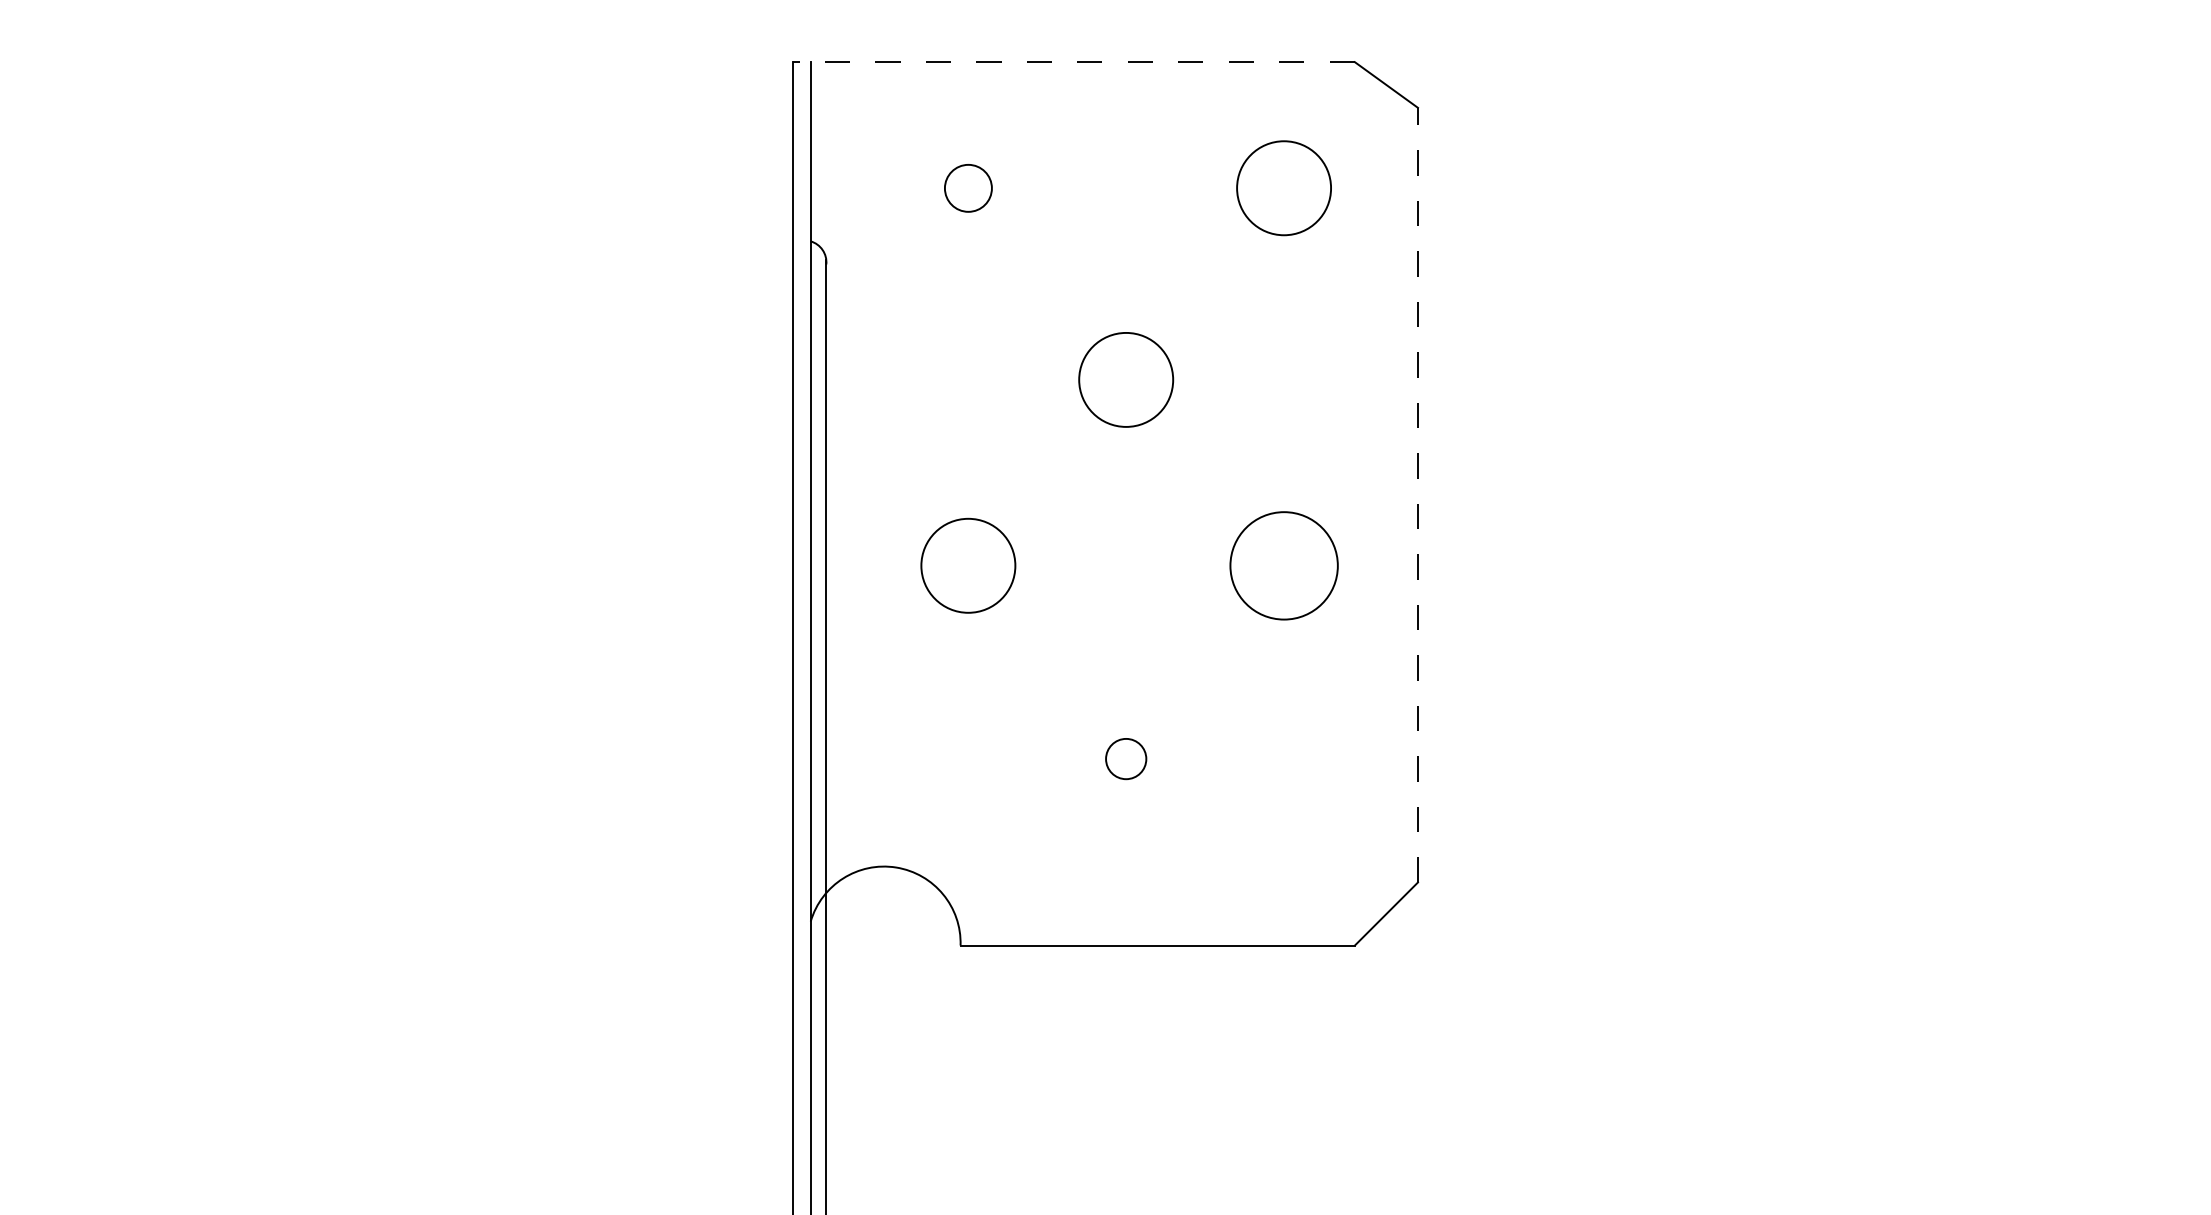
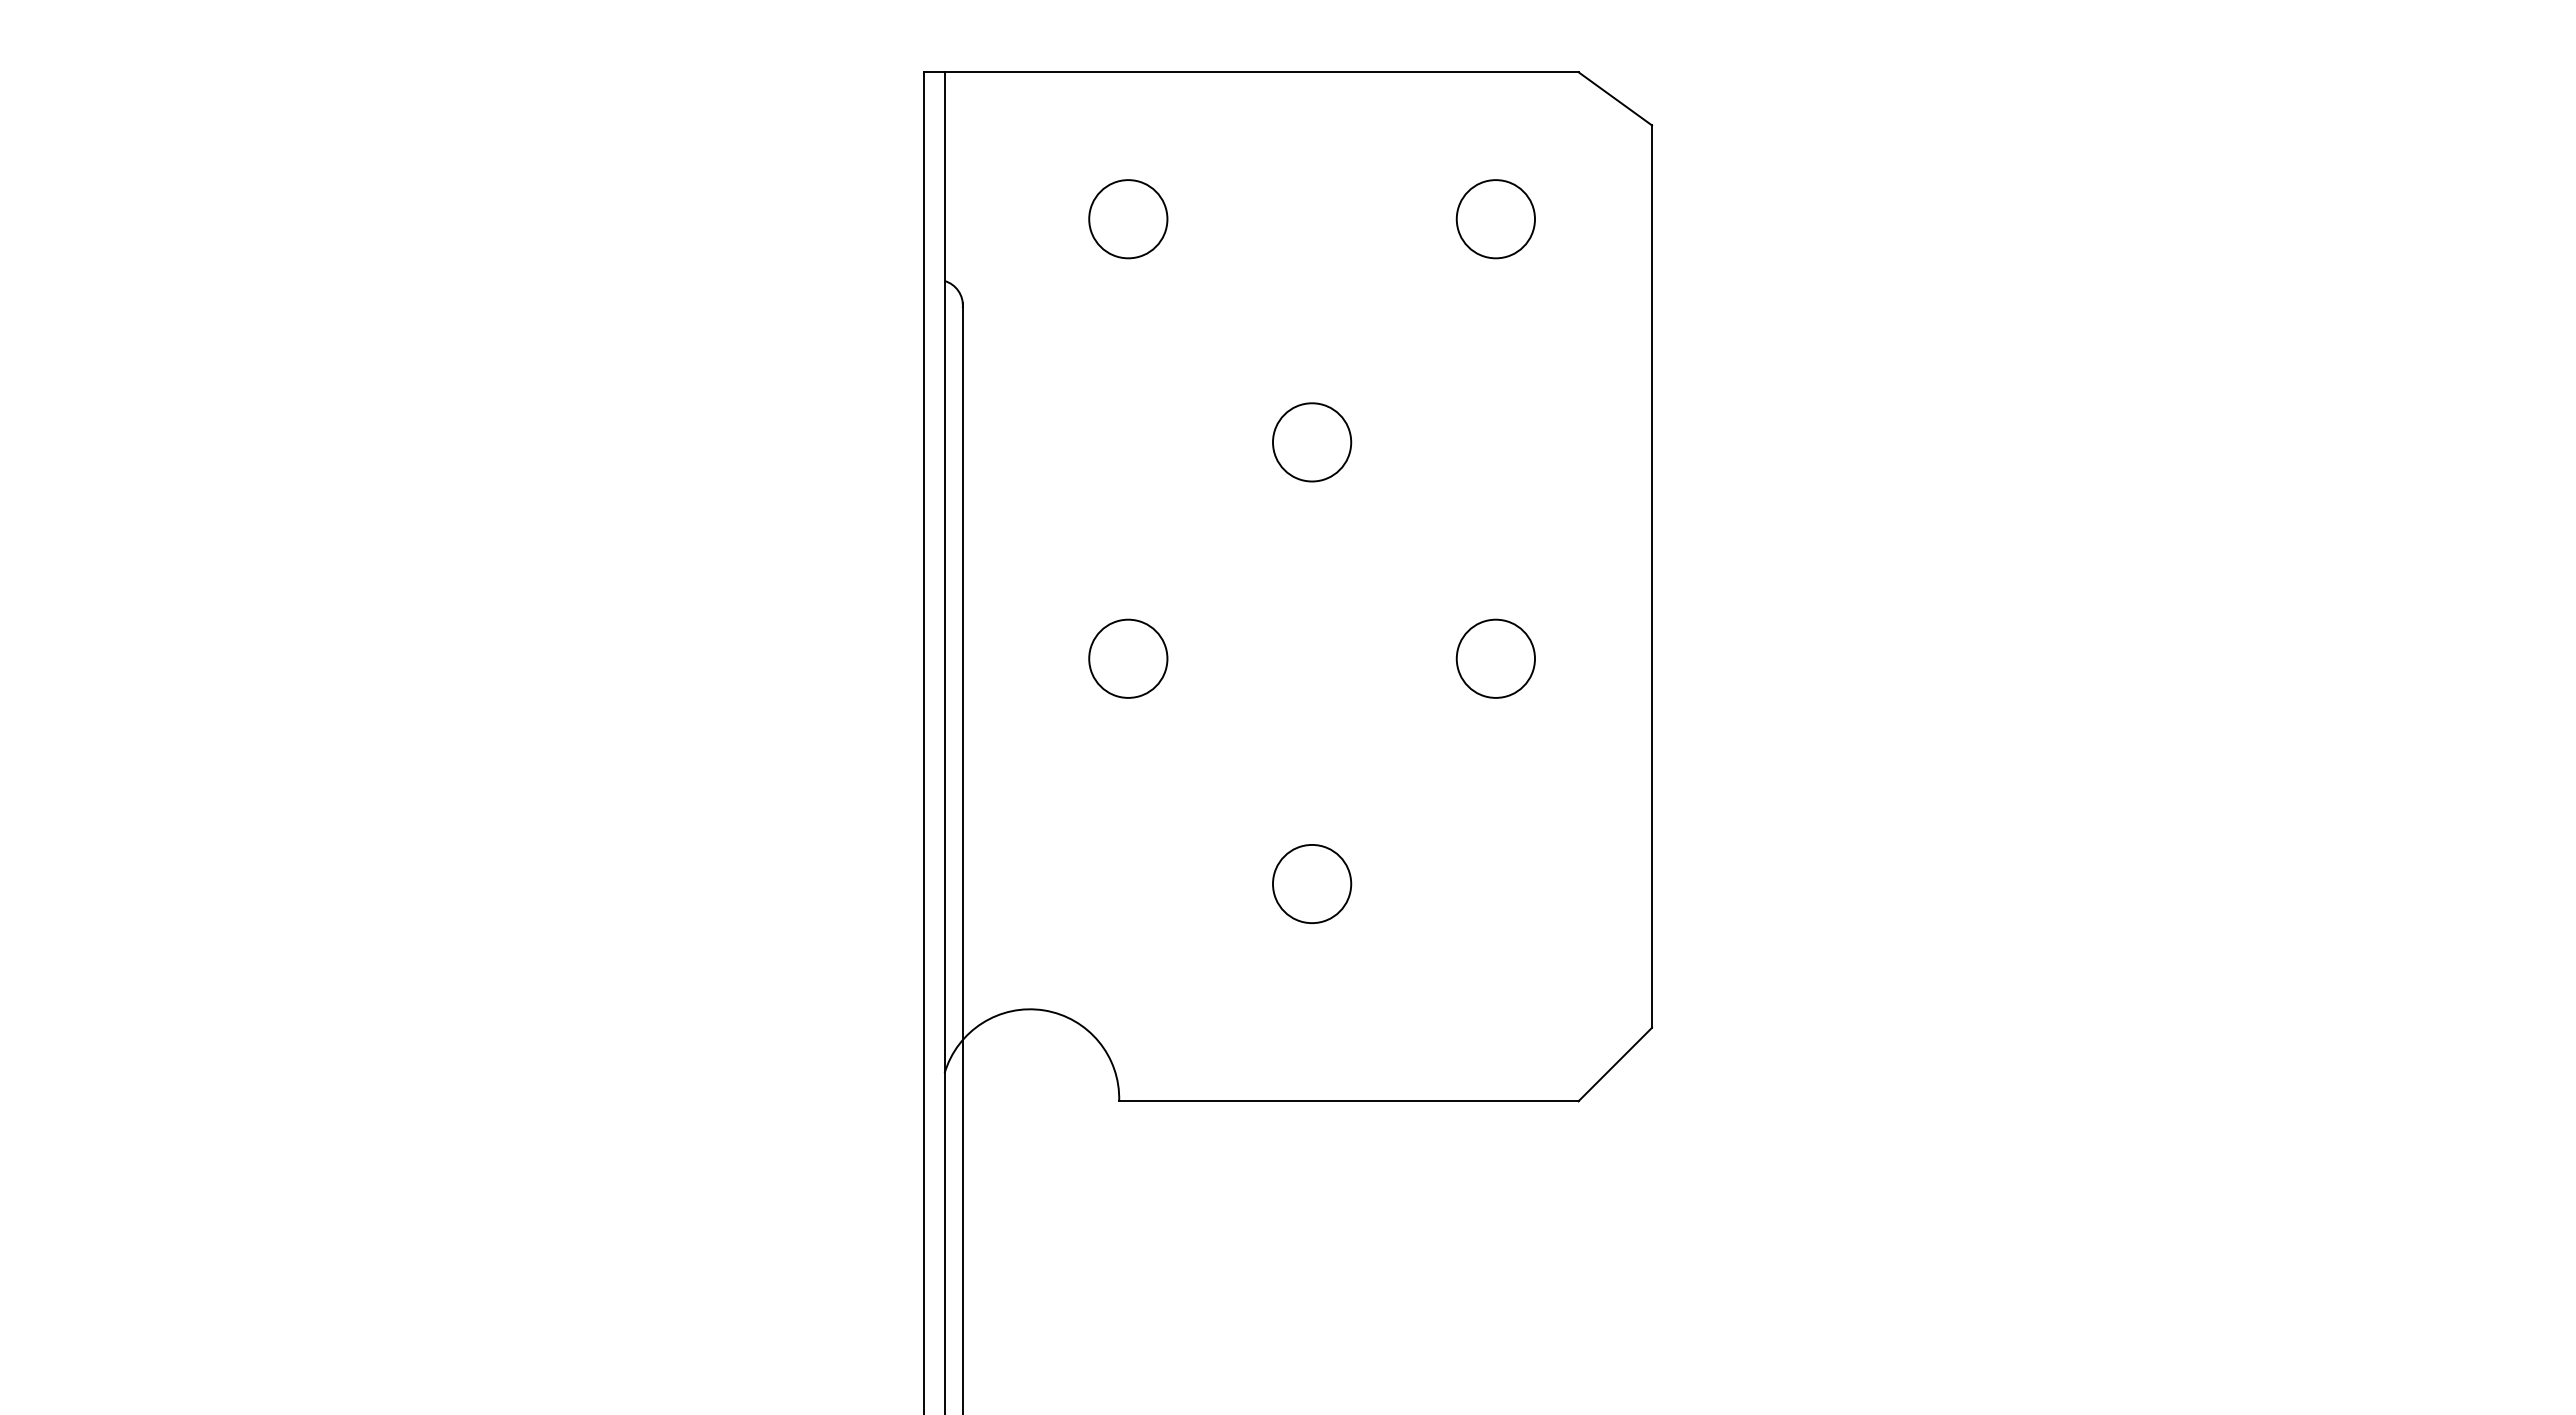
line: (1073, 62) -> (1250, 72), dashed -> solid
circle: (968, 188) -> (1128, 219), size x1.43
circle: (1283, 188) -> (1495, 219), size x0.71
circle: (1126, 380) -> (1312, 442), size x0.71
line: (1418, 495) -> (1652, 576), dashed -> solid
circle: (968, 565) -> (1128, 658), size x0.71
circle: (1283, 565) -> (1495, 658), size x0.62
circle: (1126, 758) -> (1312, 883), size x1.67

